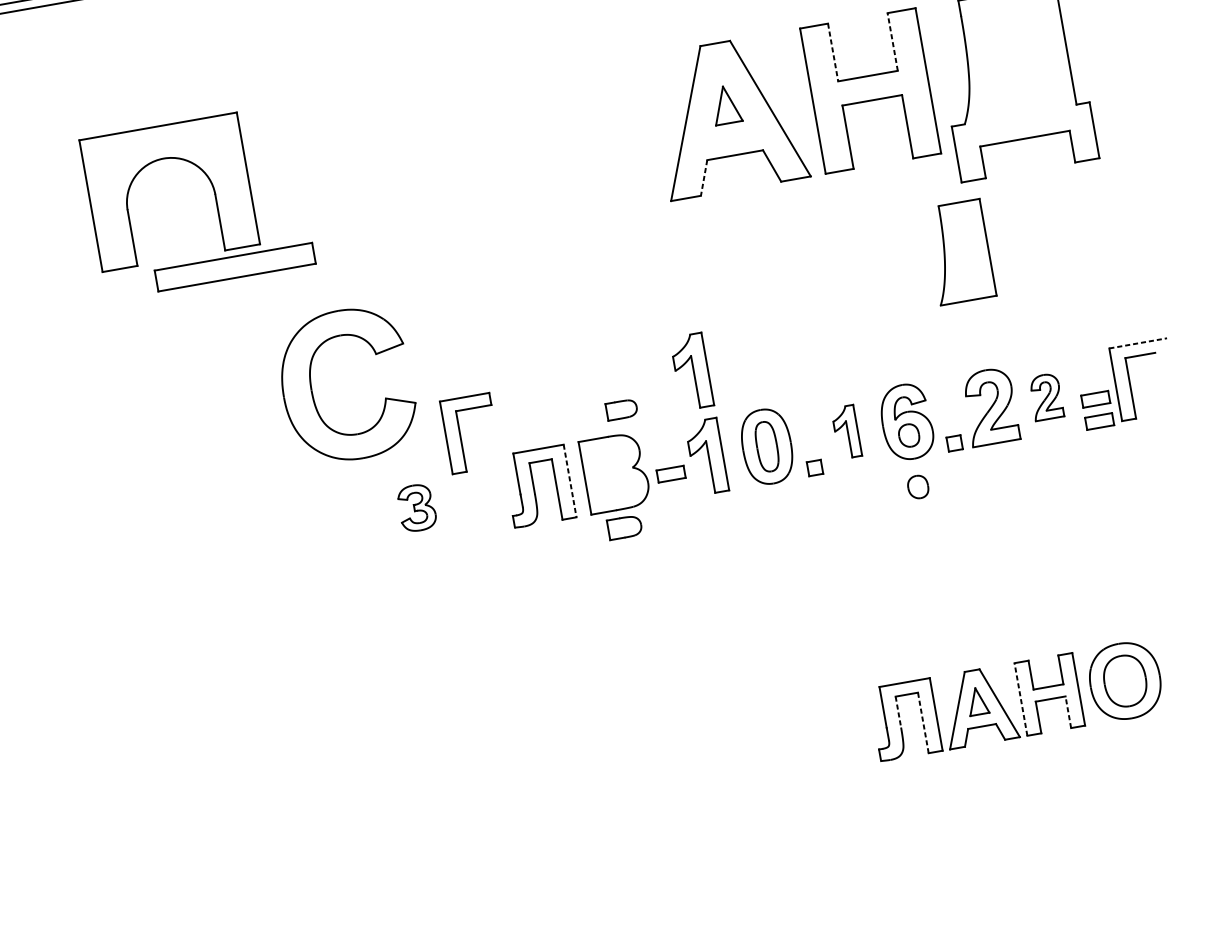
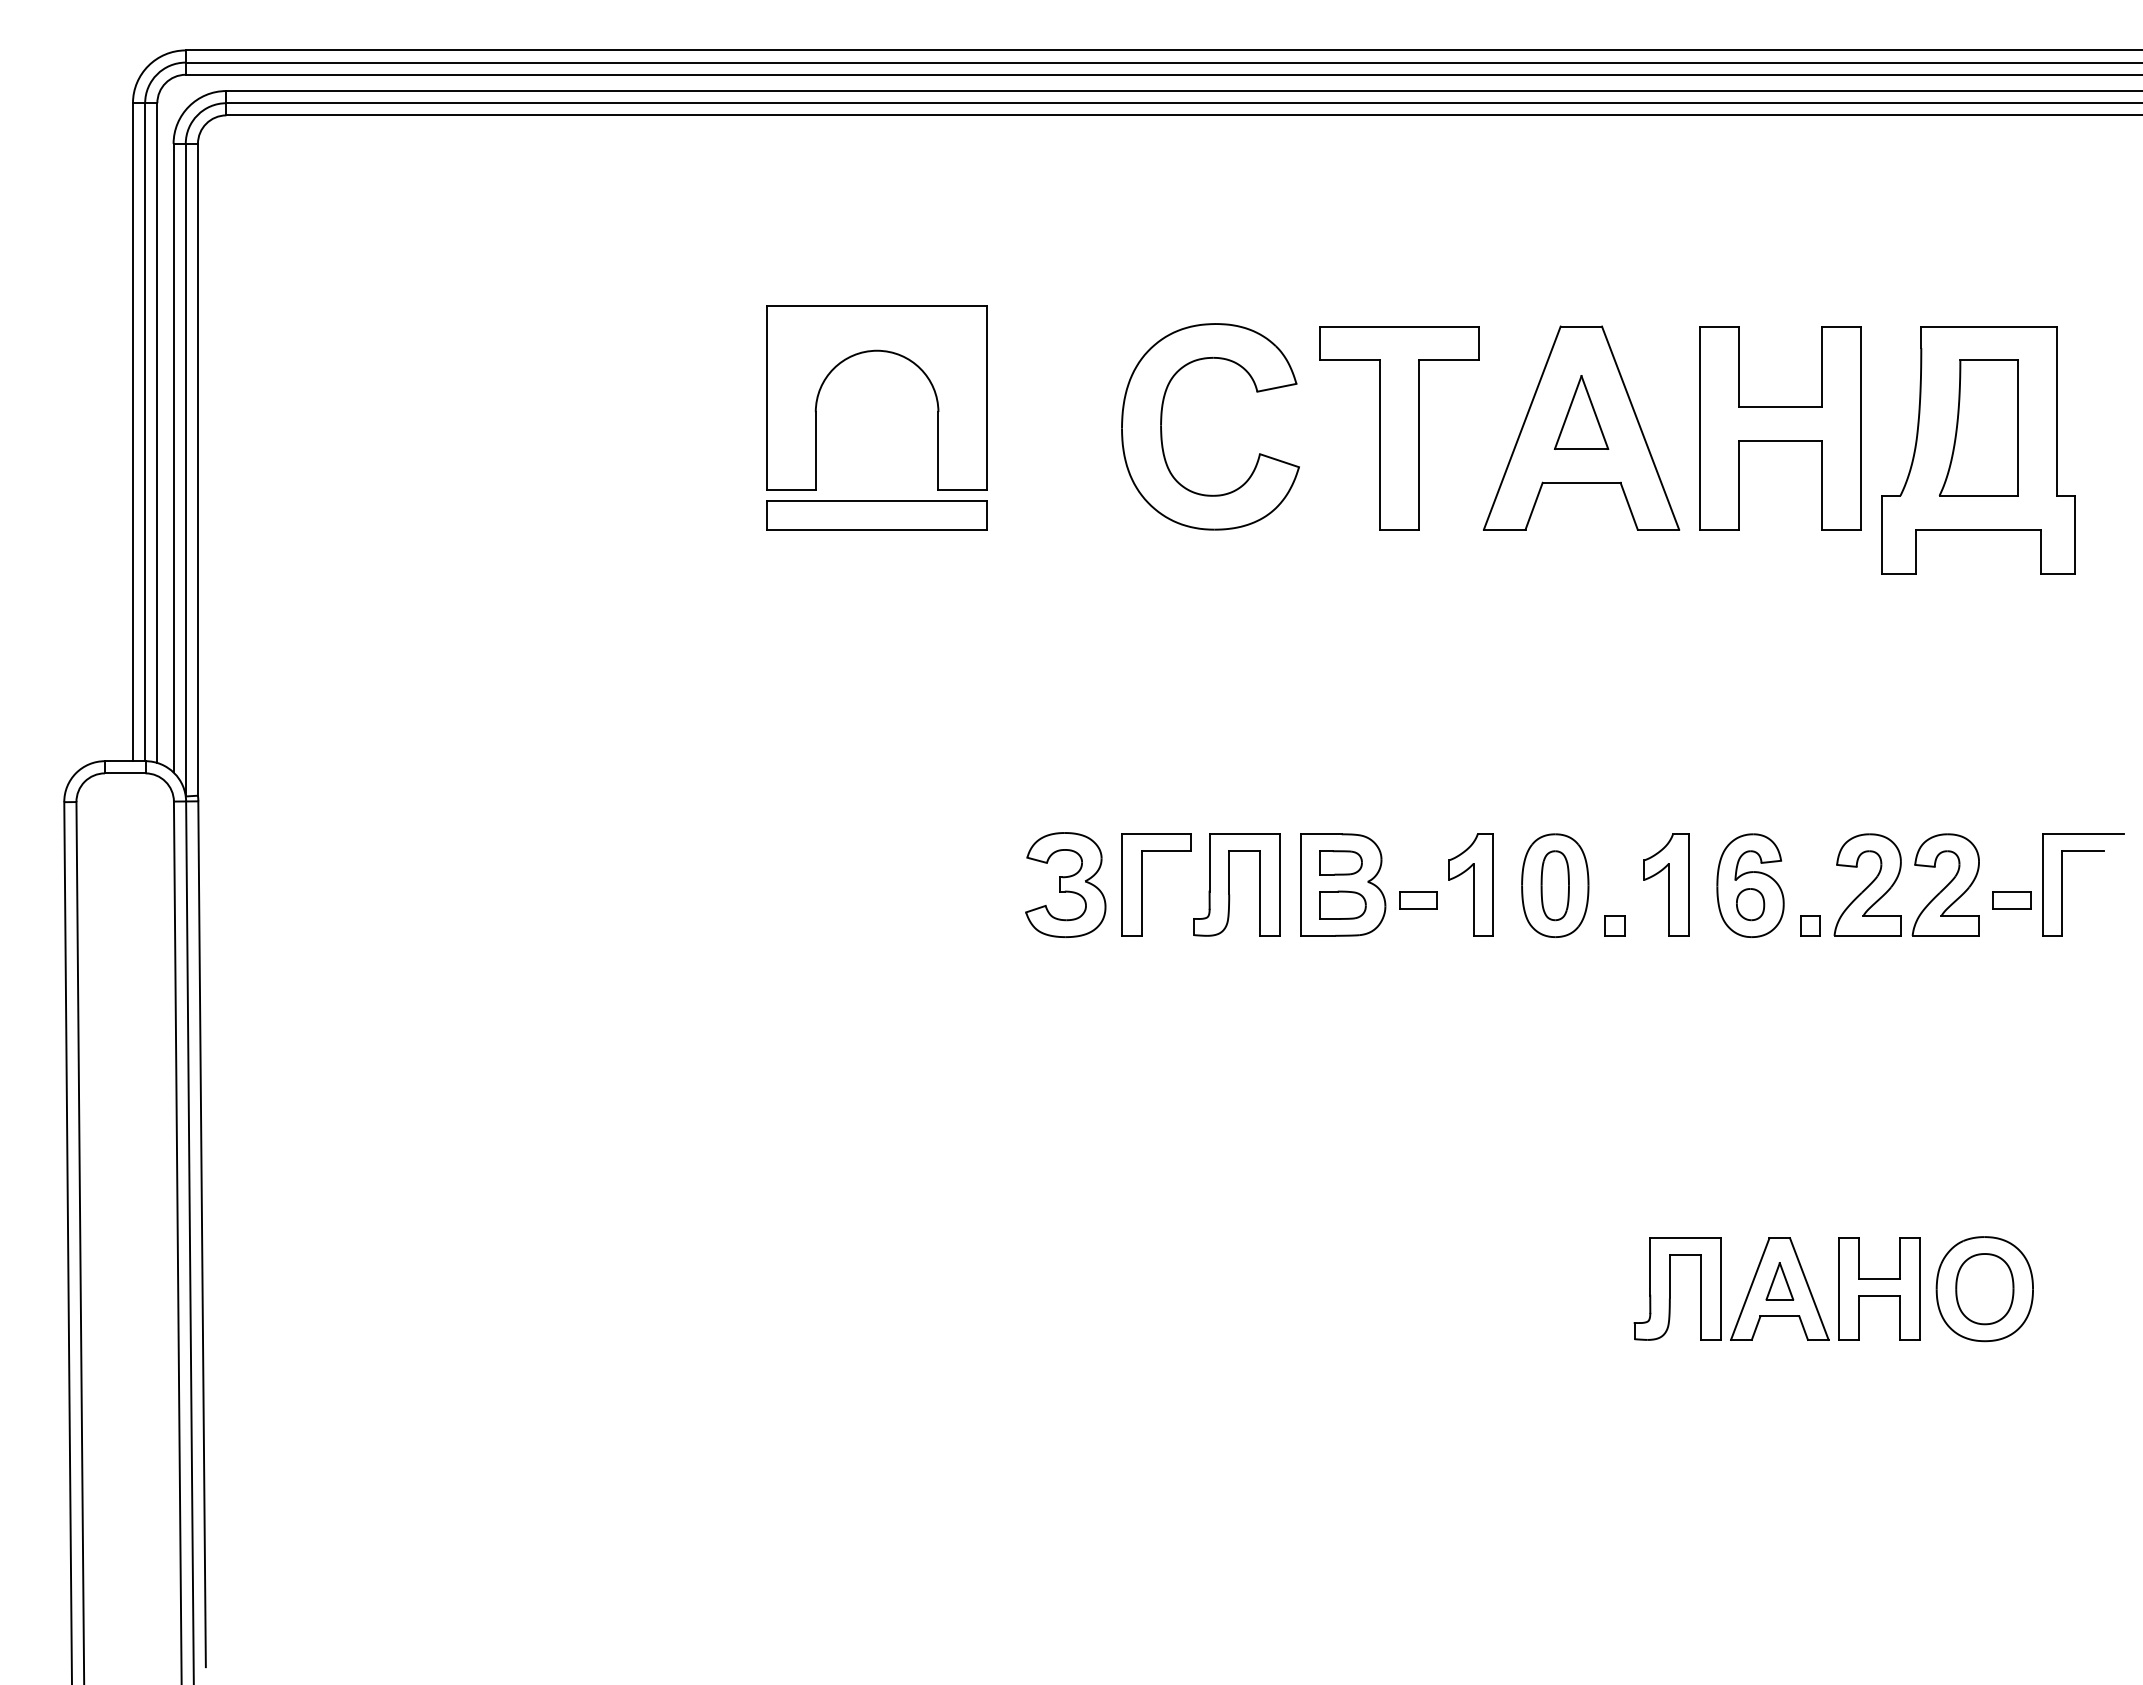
line: (892, 41) -> (1822, 366), dashed -> solid
line: (833, 52) -> (1739, 367), dashed -> solid
part: (726, 104) -> (1581, 412), size x1.43
part: (598, 139) -> (1399, 428), added
part: (159, 160) -> (870, 352), moved
line: (704, 178) -> (1534, 506), dashed -> solid
part: (960, 251) -> (1978, 427), moved
line: (1138, 343) -> (2083, 834), dashed -> solid
part: (691, 371) -> (1470, 765), removed
part: (313, 394) -> (1162, 431), moved
part: (1046, 396) -> (1945, 884), size x1.67
part: (621, 409) -> (1340, 862), moved
part: (1099, 421) -> (2011, 931), removed
part: (846, 431) -> (1666, 884), size x1.43
part: (460, 434) -> (1142, 884), moved
line: (569, 481) -> (1279, 885), dashed -> solid
part: (918, 487) -> (1750, 976), removed
part: (416, 507) -> (1065, 884), size x1.67
part: (624, 527) -> (1342, 904), moved
line: (1021, 699) -> (1839, 1289), dashed -> solid
line: (898, 711) -> (1669, 1276), dashed -> solid
line: (1068, 712) -> (1900, 1317), dashed -> solid
line: (923, 722) -> (1701, 1297), dashed -> solid

